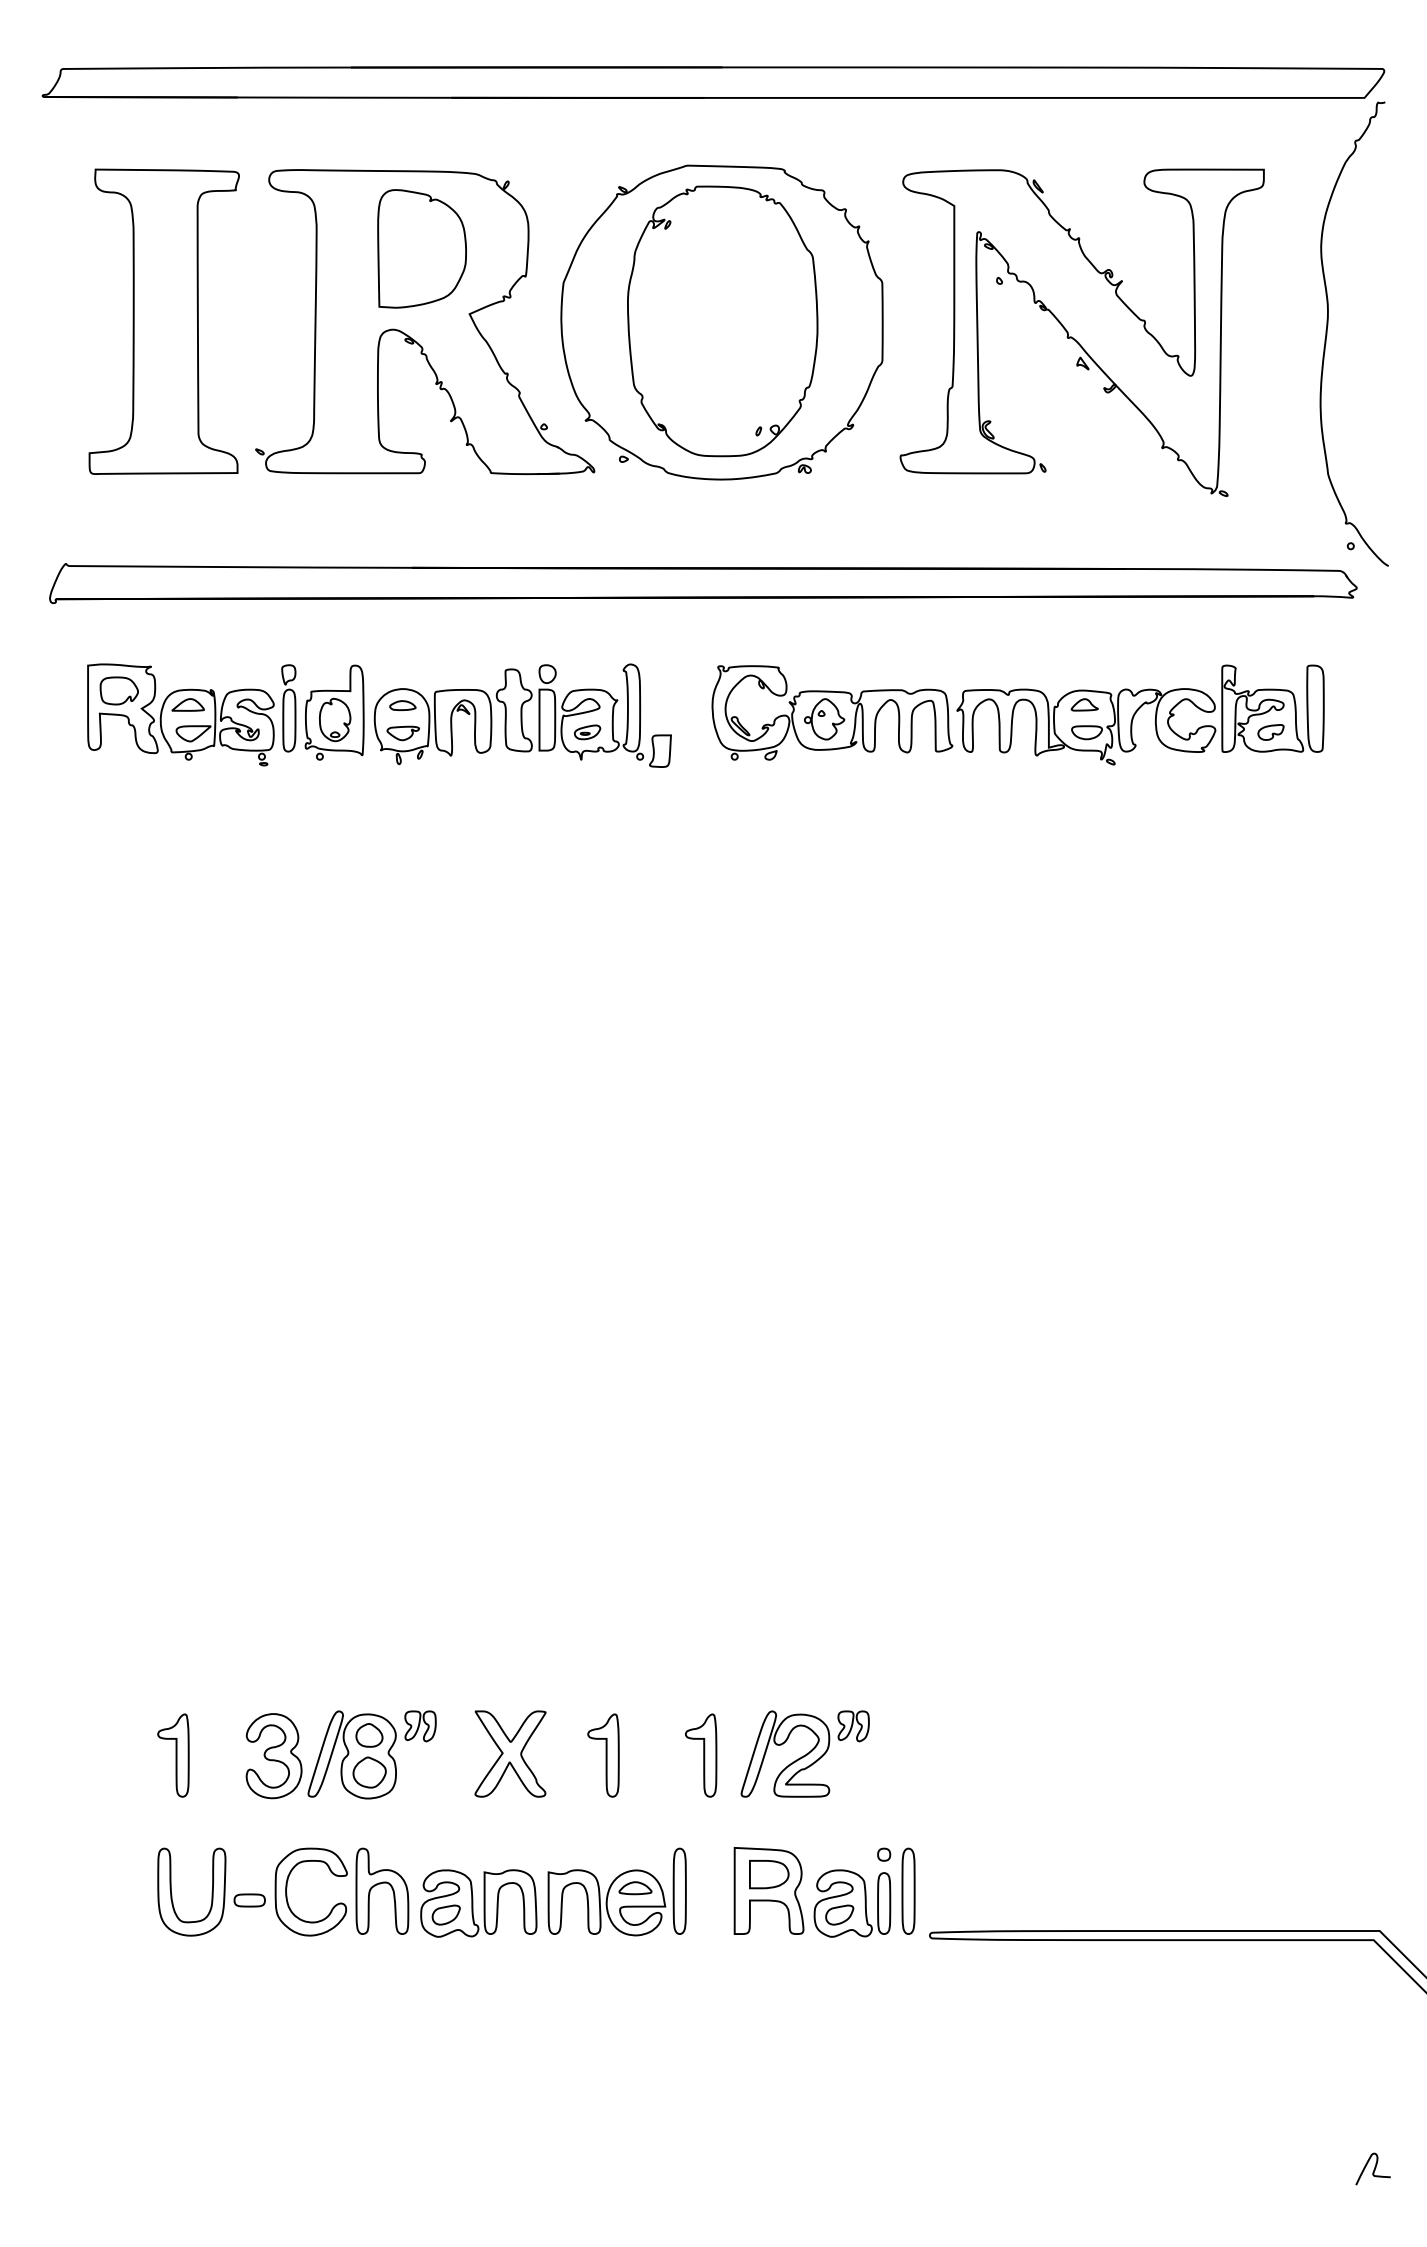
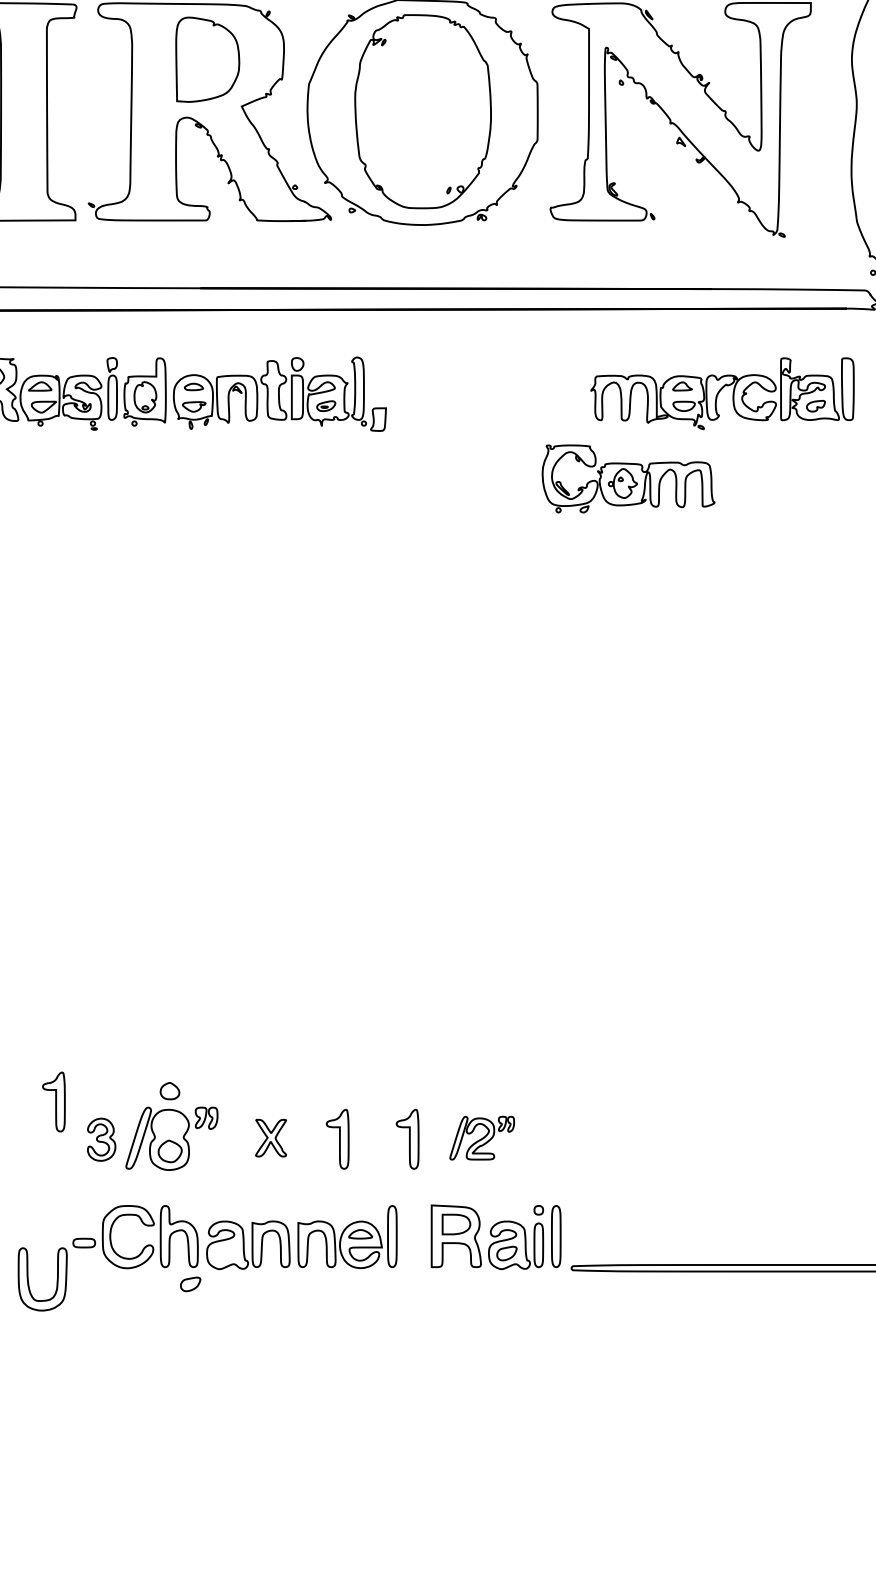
part: (832, 712) -> (628, 478), moved
part: (369, 1735) -> (170, 1091), moved
part: (510, 1753) -> (271, 1137), size x0.6
part: (804, 1753) -> (481, 1137), size x0.7
part: (173, 1755) -> (53, 1101), moved
part: (273, 1756) -> (101, 1139), size x0.7
part: (172, 1894) -> (28, 1281), moved
part: (445, 1914) -> (190, 1283), moved

